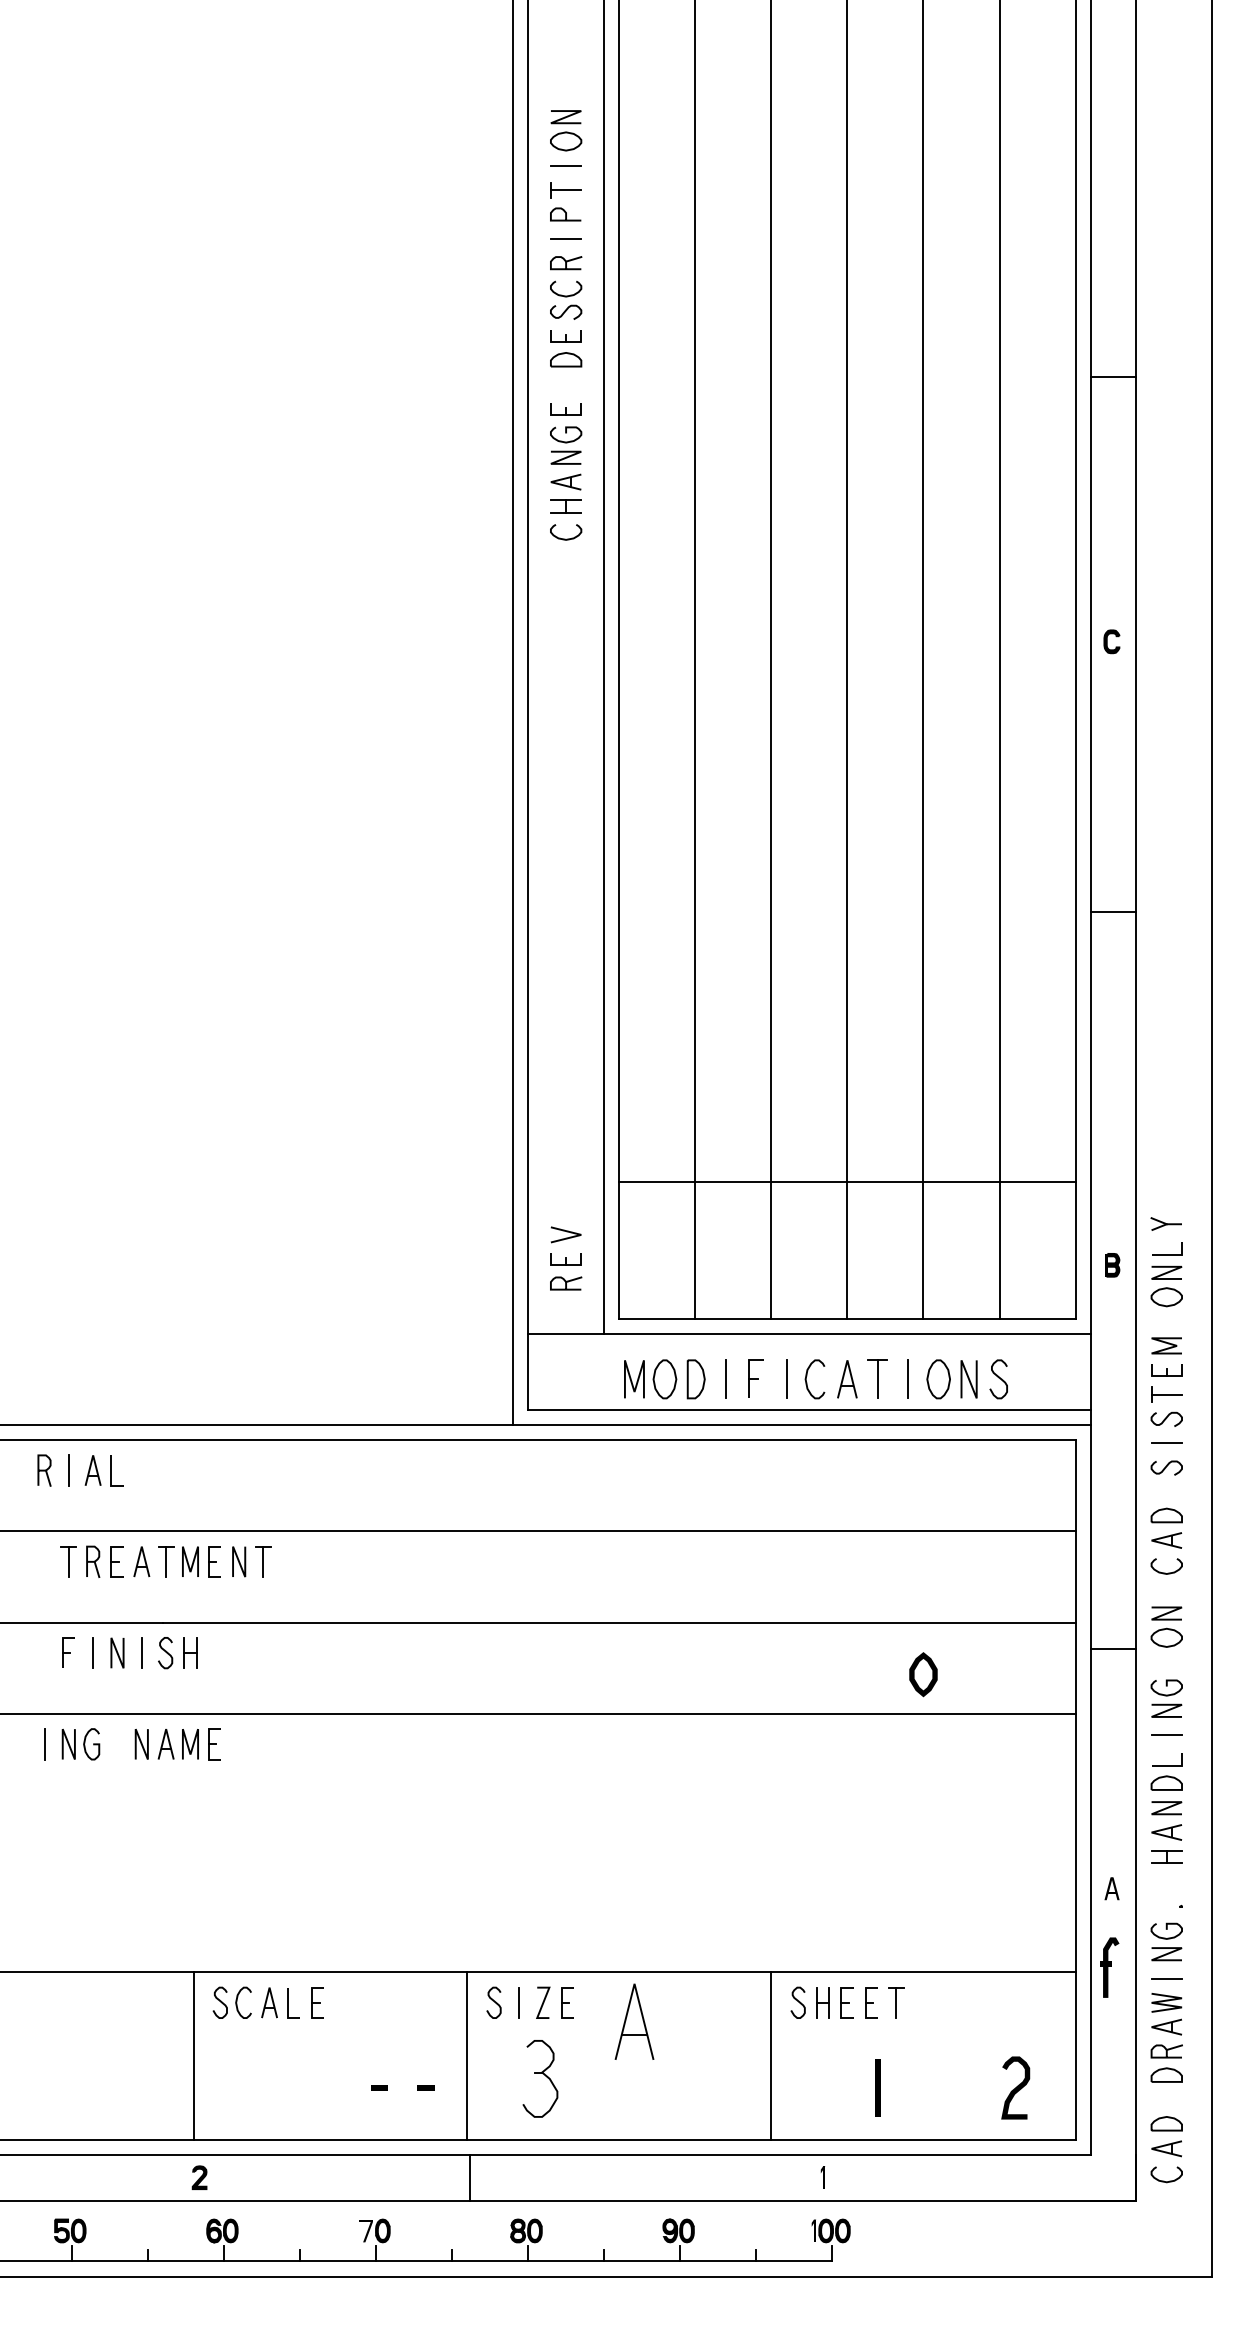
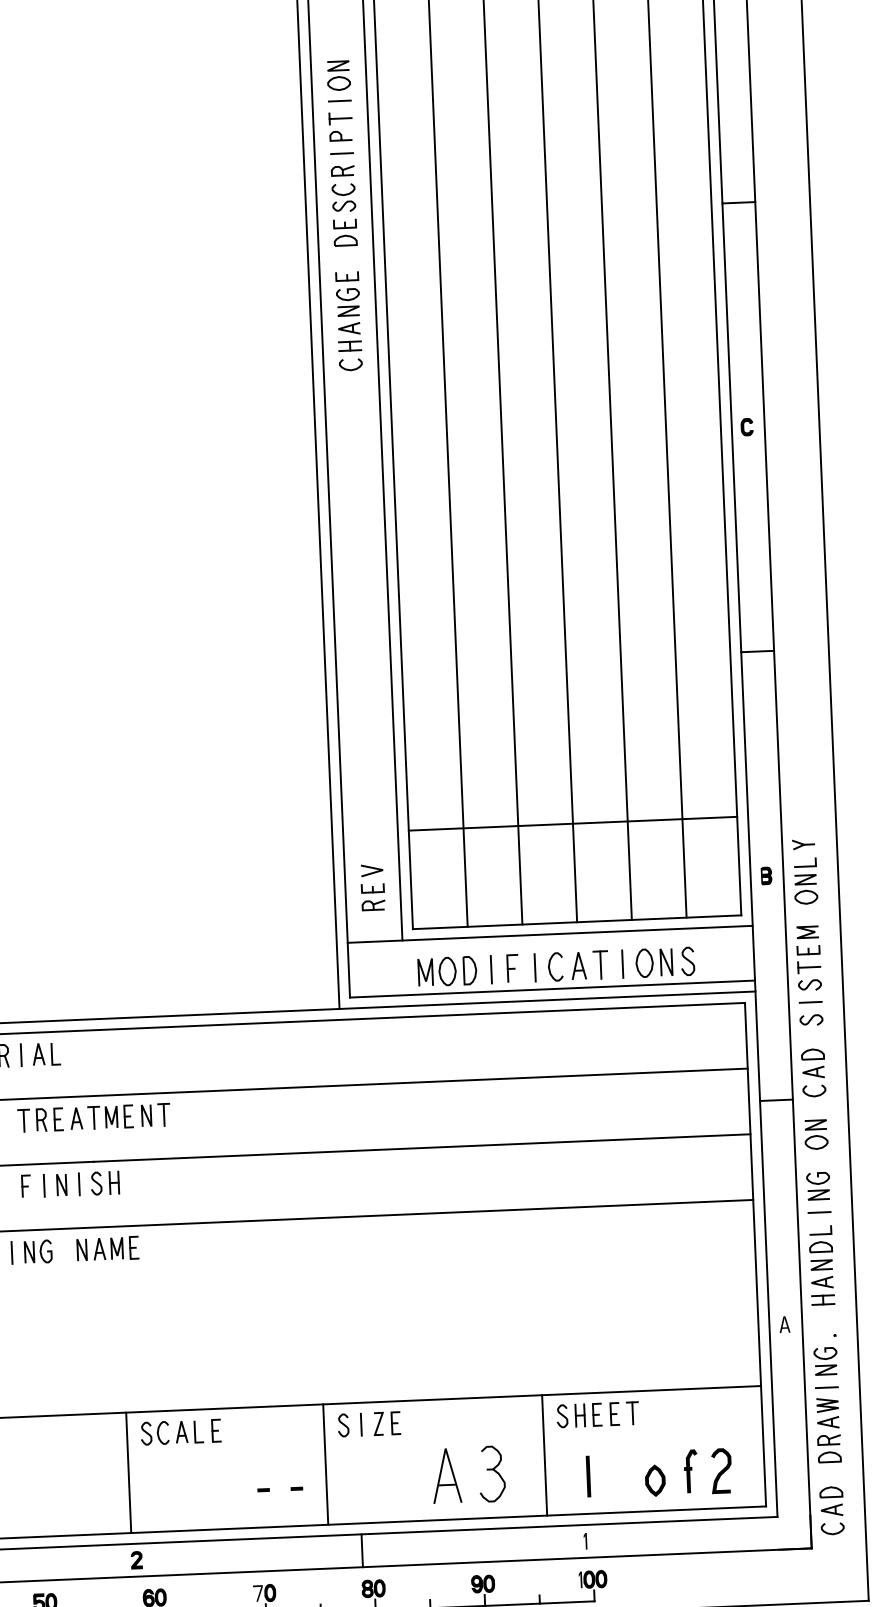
line: (1113, 377) -> (738, 203), moved
line: (1113, 911) -> (757, 651), moved
line: (1113, 1649) -> (776, 1100), moved
part: (923, 1674) -> (655, 1480), moved
part: (1109, 1967) -> (691, 1471), moved
part: (634, 2021) -> (446, 1475), moved
part: (540, 2078) -> (492, 1473), moved
line: (877, 2087) -> (588, 1476), moved
line: (469, 2177) -> (361, 1550), moved

